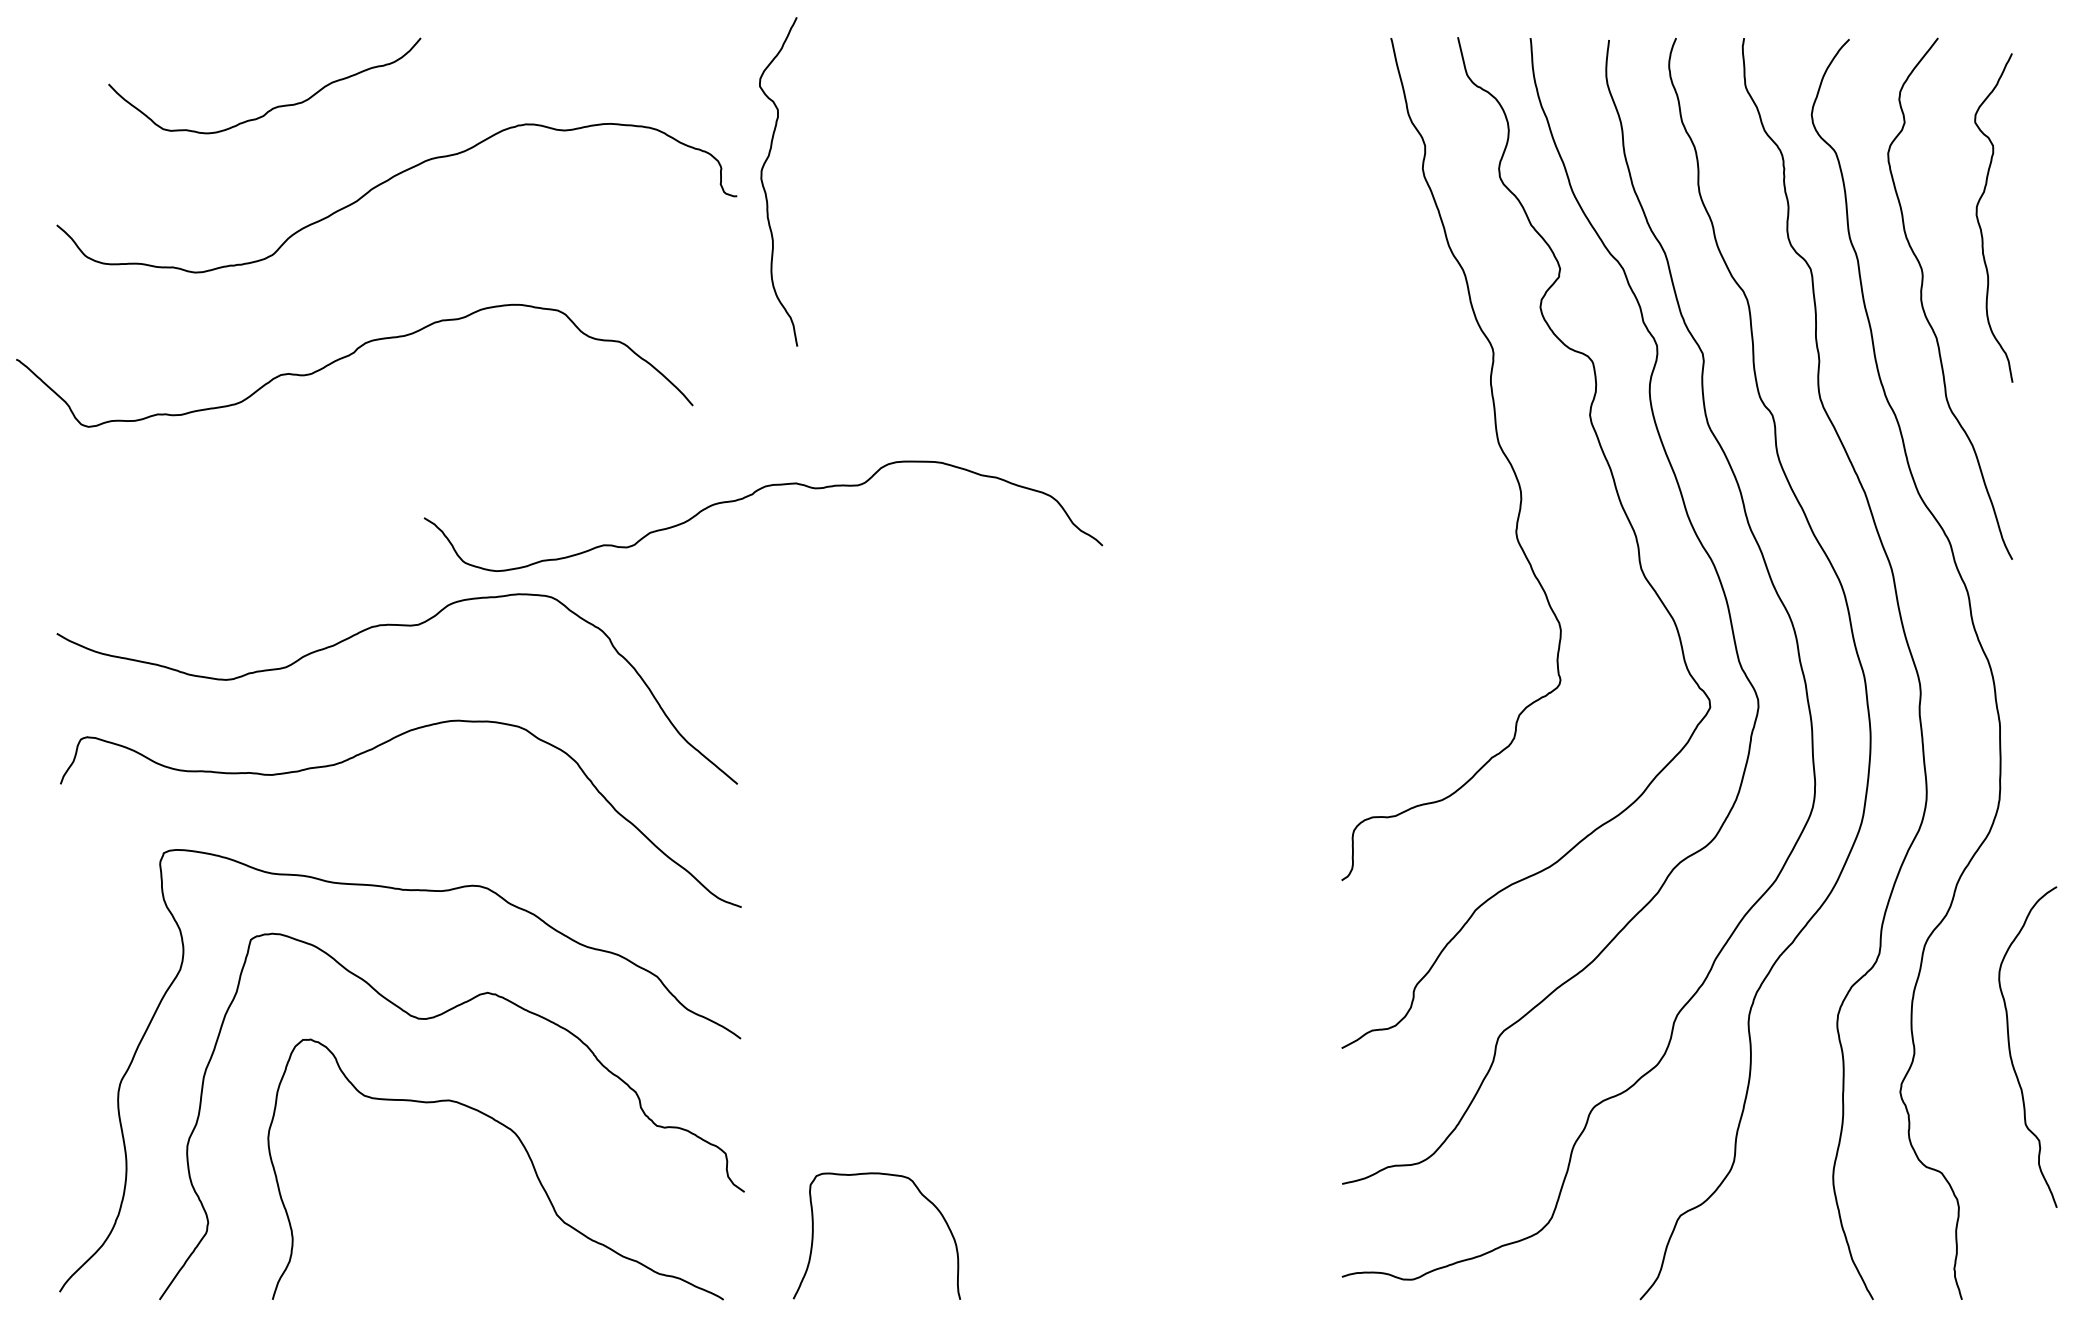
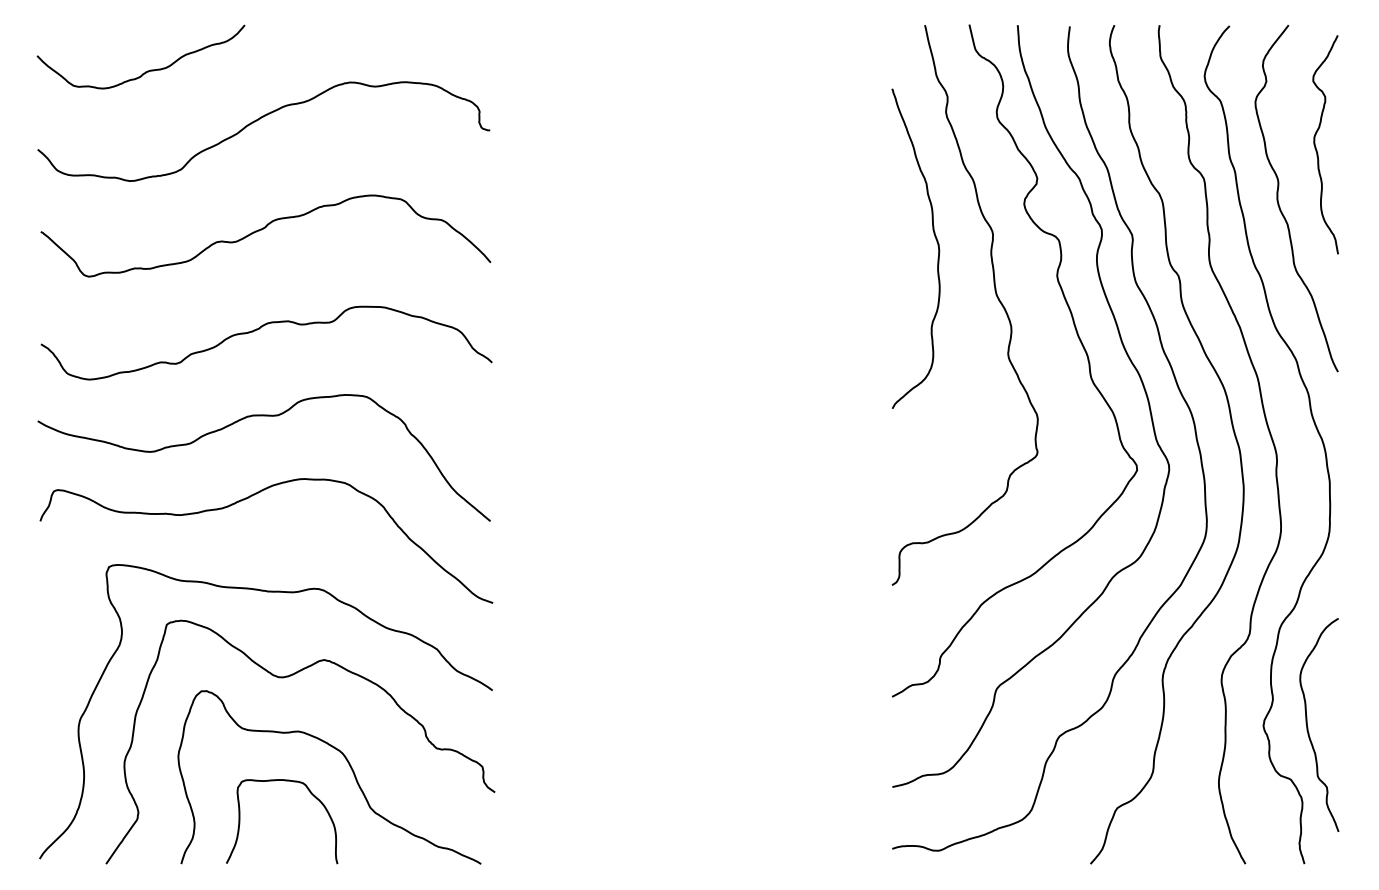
curve: (274, 106) -> (147, 70), moved
curve: (764, 185) -> (508, 123), removed
curve: (351, 355) -> (263, 229), moved
curve: (1408, 364) -> (936, 242), added
curve: (752, 495) -> (259, 329), moved
curve: (2011, 1050) -> (1308, 727), moved
curve: (919, 1193) -> (310, 793), moved

